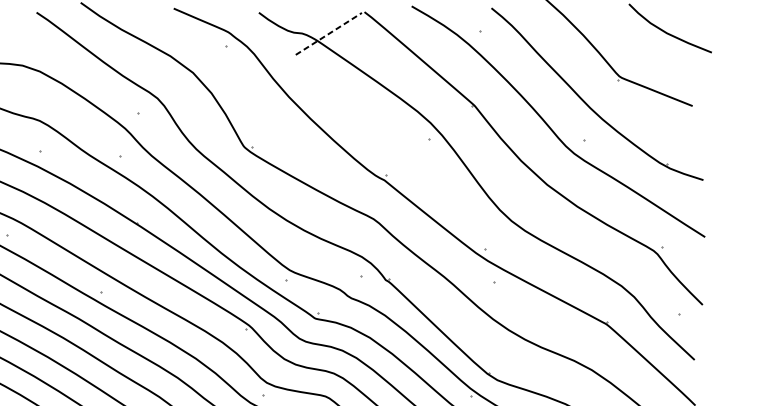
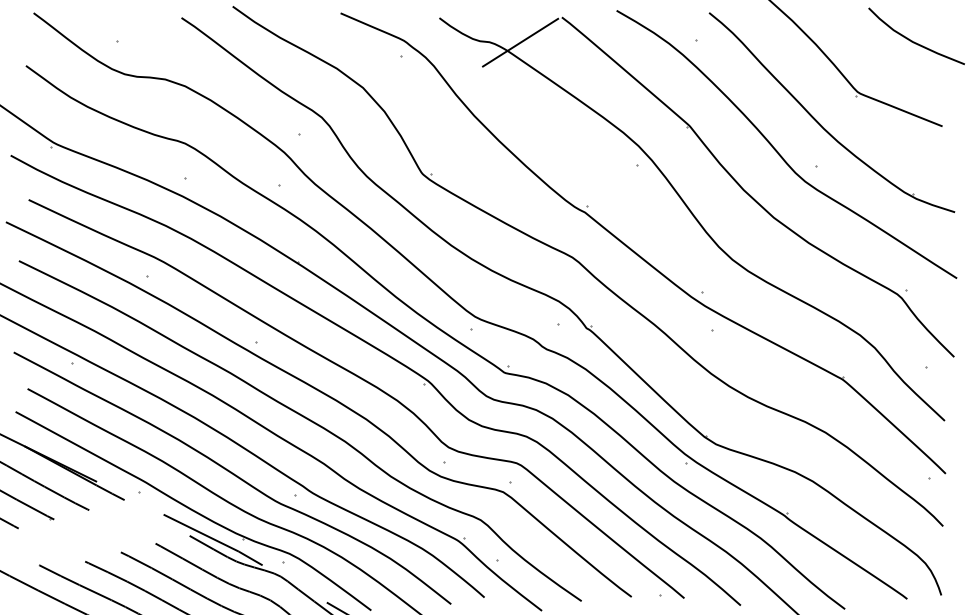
line: (328, 33) -> (520, 42), dashed -> solid

